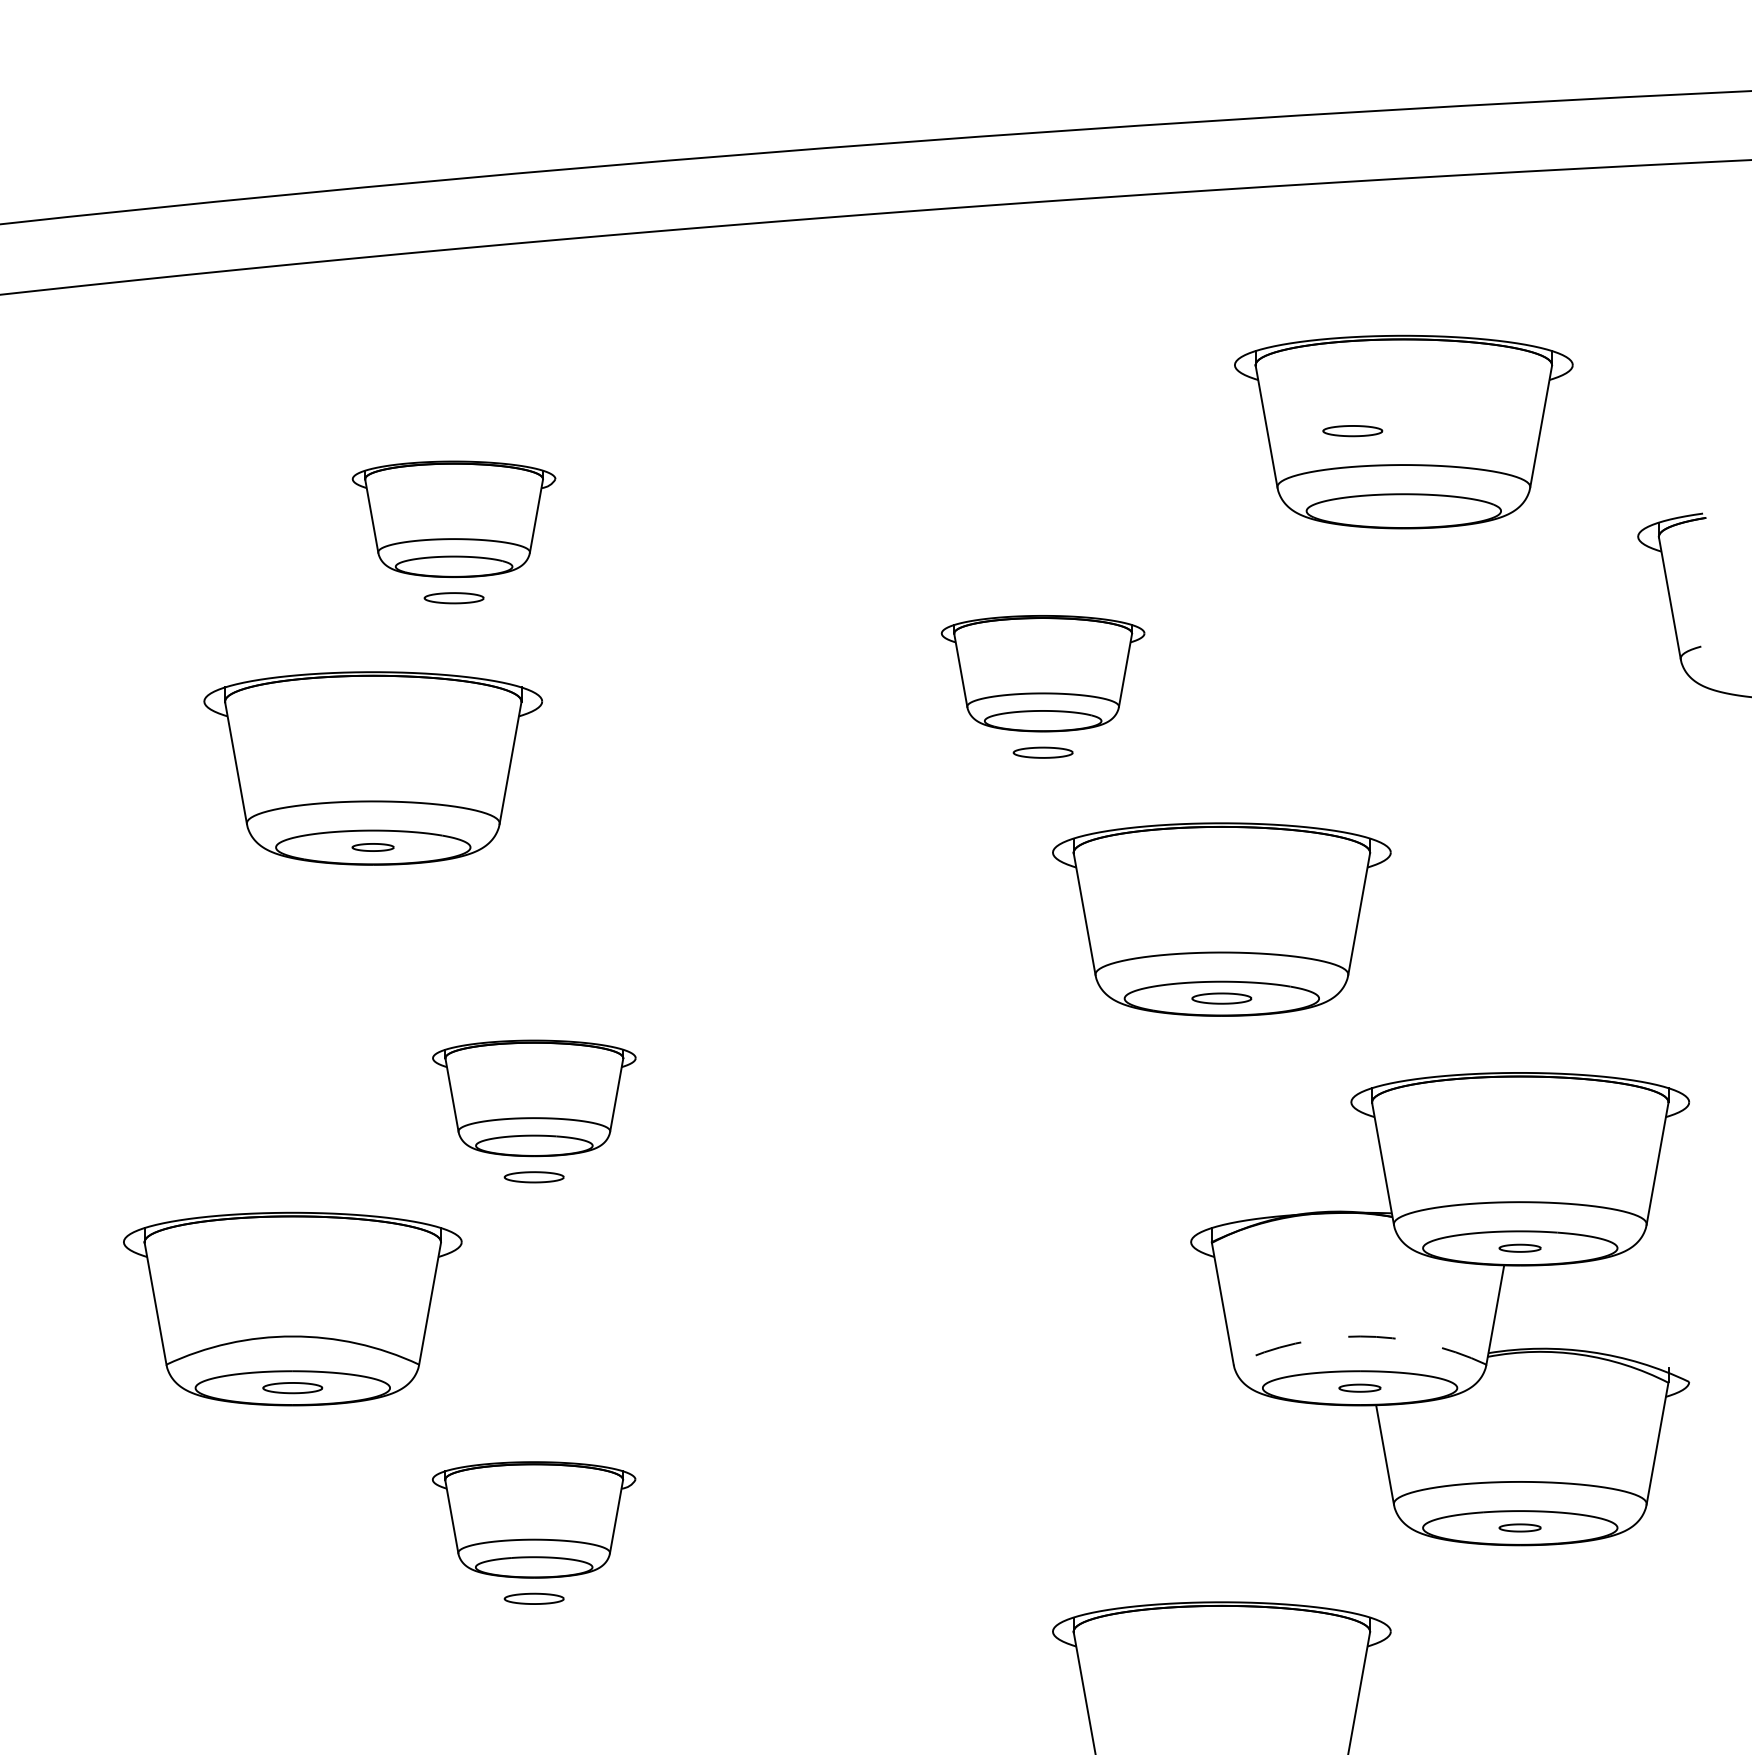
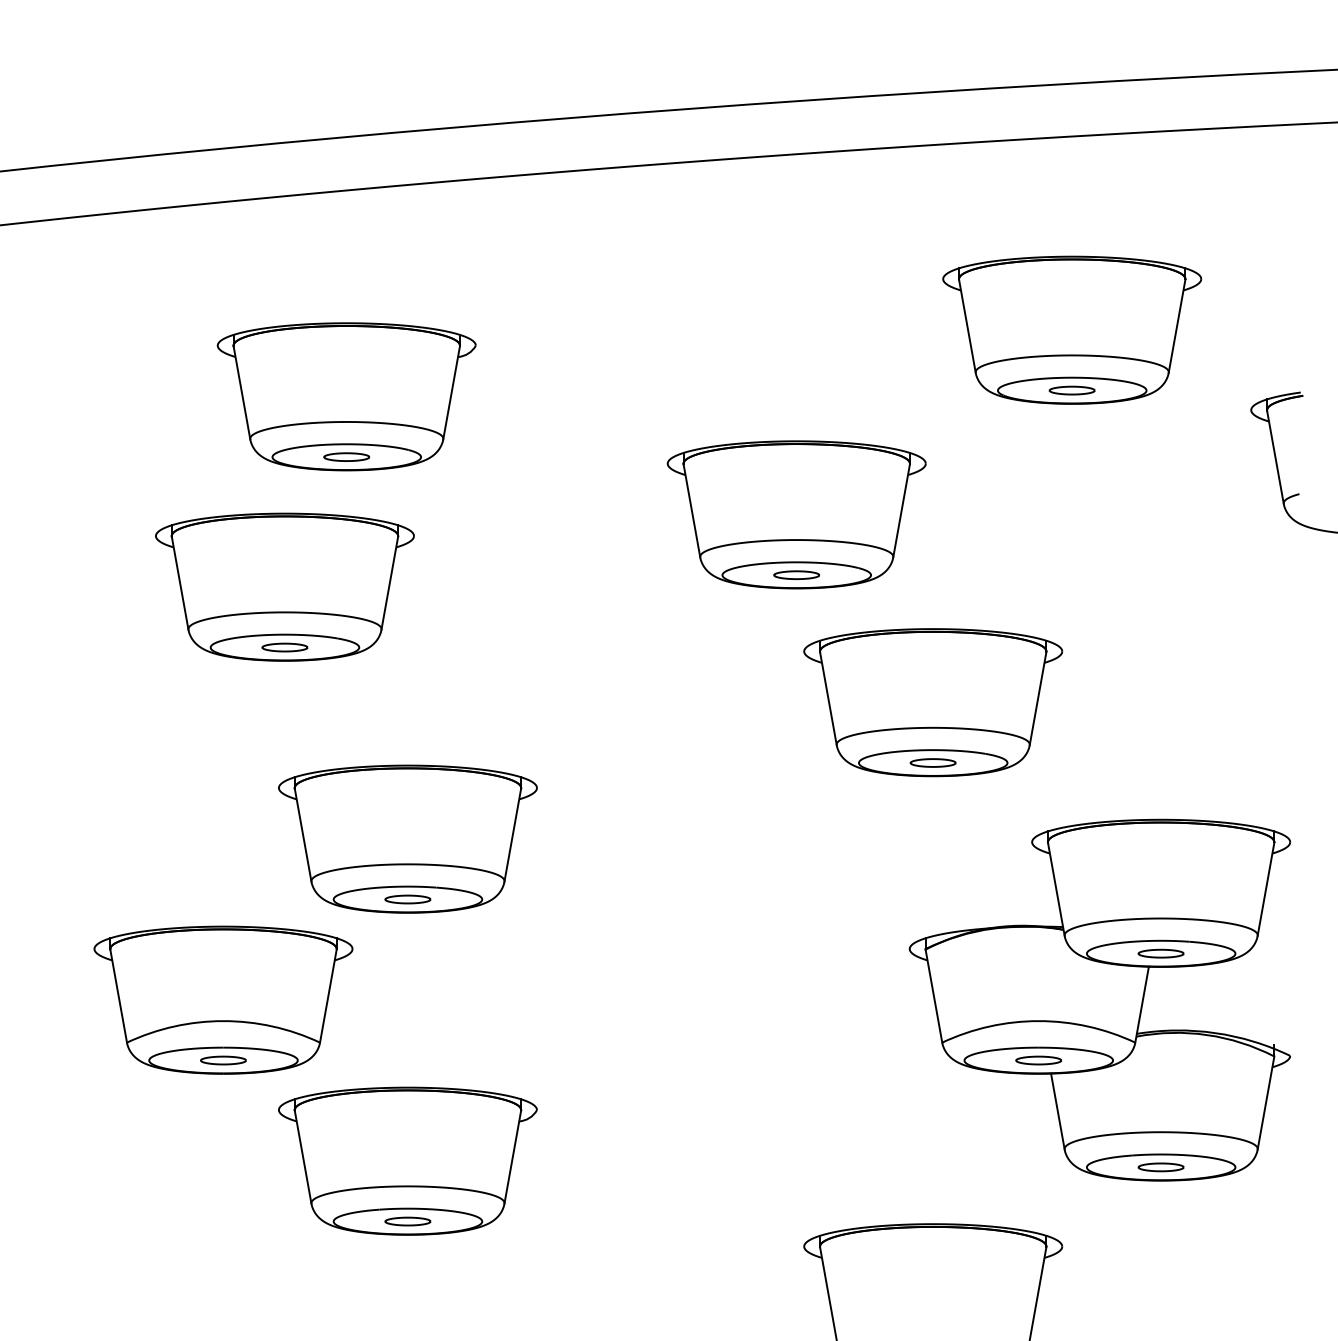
part: (1352, 431) -> (1071, 390), moved
part: (453, 519) -> (346, 397), size x1.67
part: (1042, 673) -> (796, 514), size x1.67
part: (372, 847) -> (284, 647), size x1.43
part: (534, 1098) -> (408, 839), size x1.67
part: (1519, 1248) -> (1160, 953), size x1.43
arc: (1360, 1336) -> (1039, 1021), dashed -> solid
part: (1359, 1388) -> (1038, 1060), size x1.43
part: (533, 1519) -> (407, 1160), size x1.67
part: (1519, 1527) -> (1160, 1167), size x1.43

